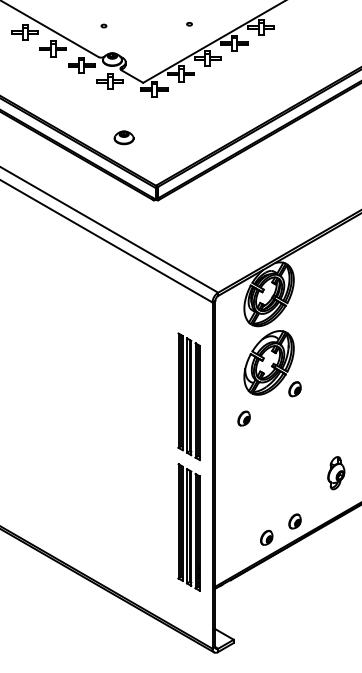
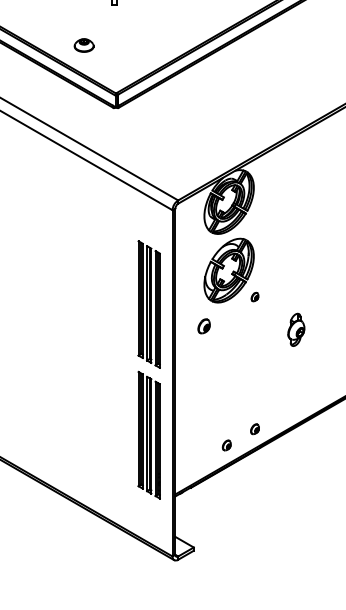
part: (294, 389) -> (254, 297), size x0.6
part: (336, 473) -> (296, 330), moved
part: (294, 521) -> (254, 429), size x0.7
part: (266, 537) -> (226, 445), size x0.7

